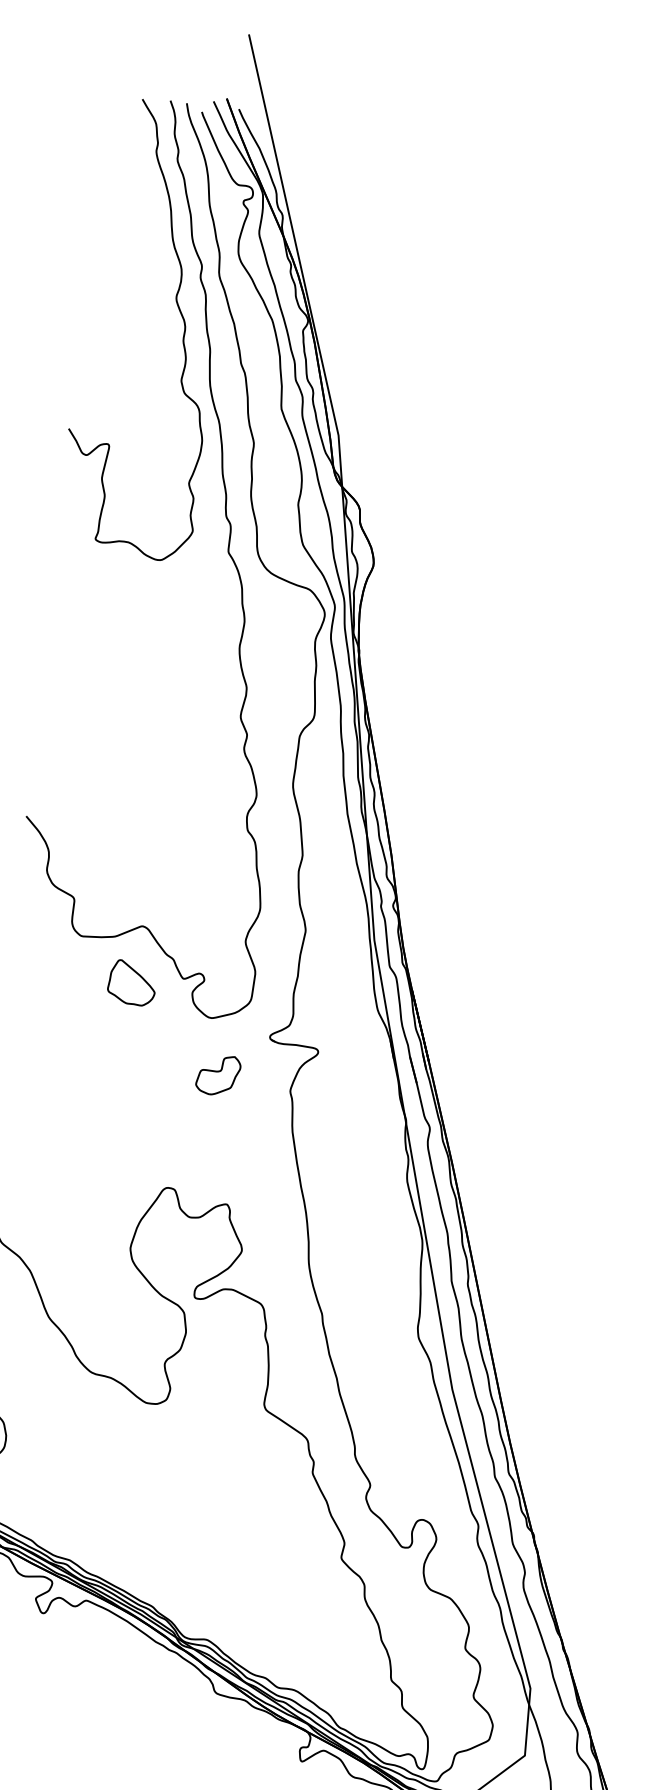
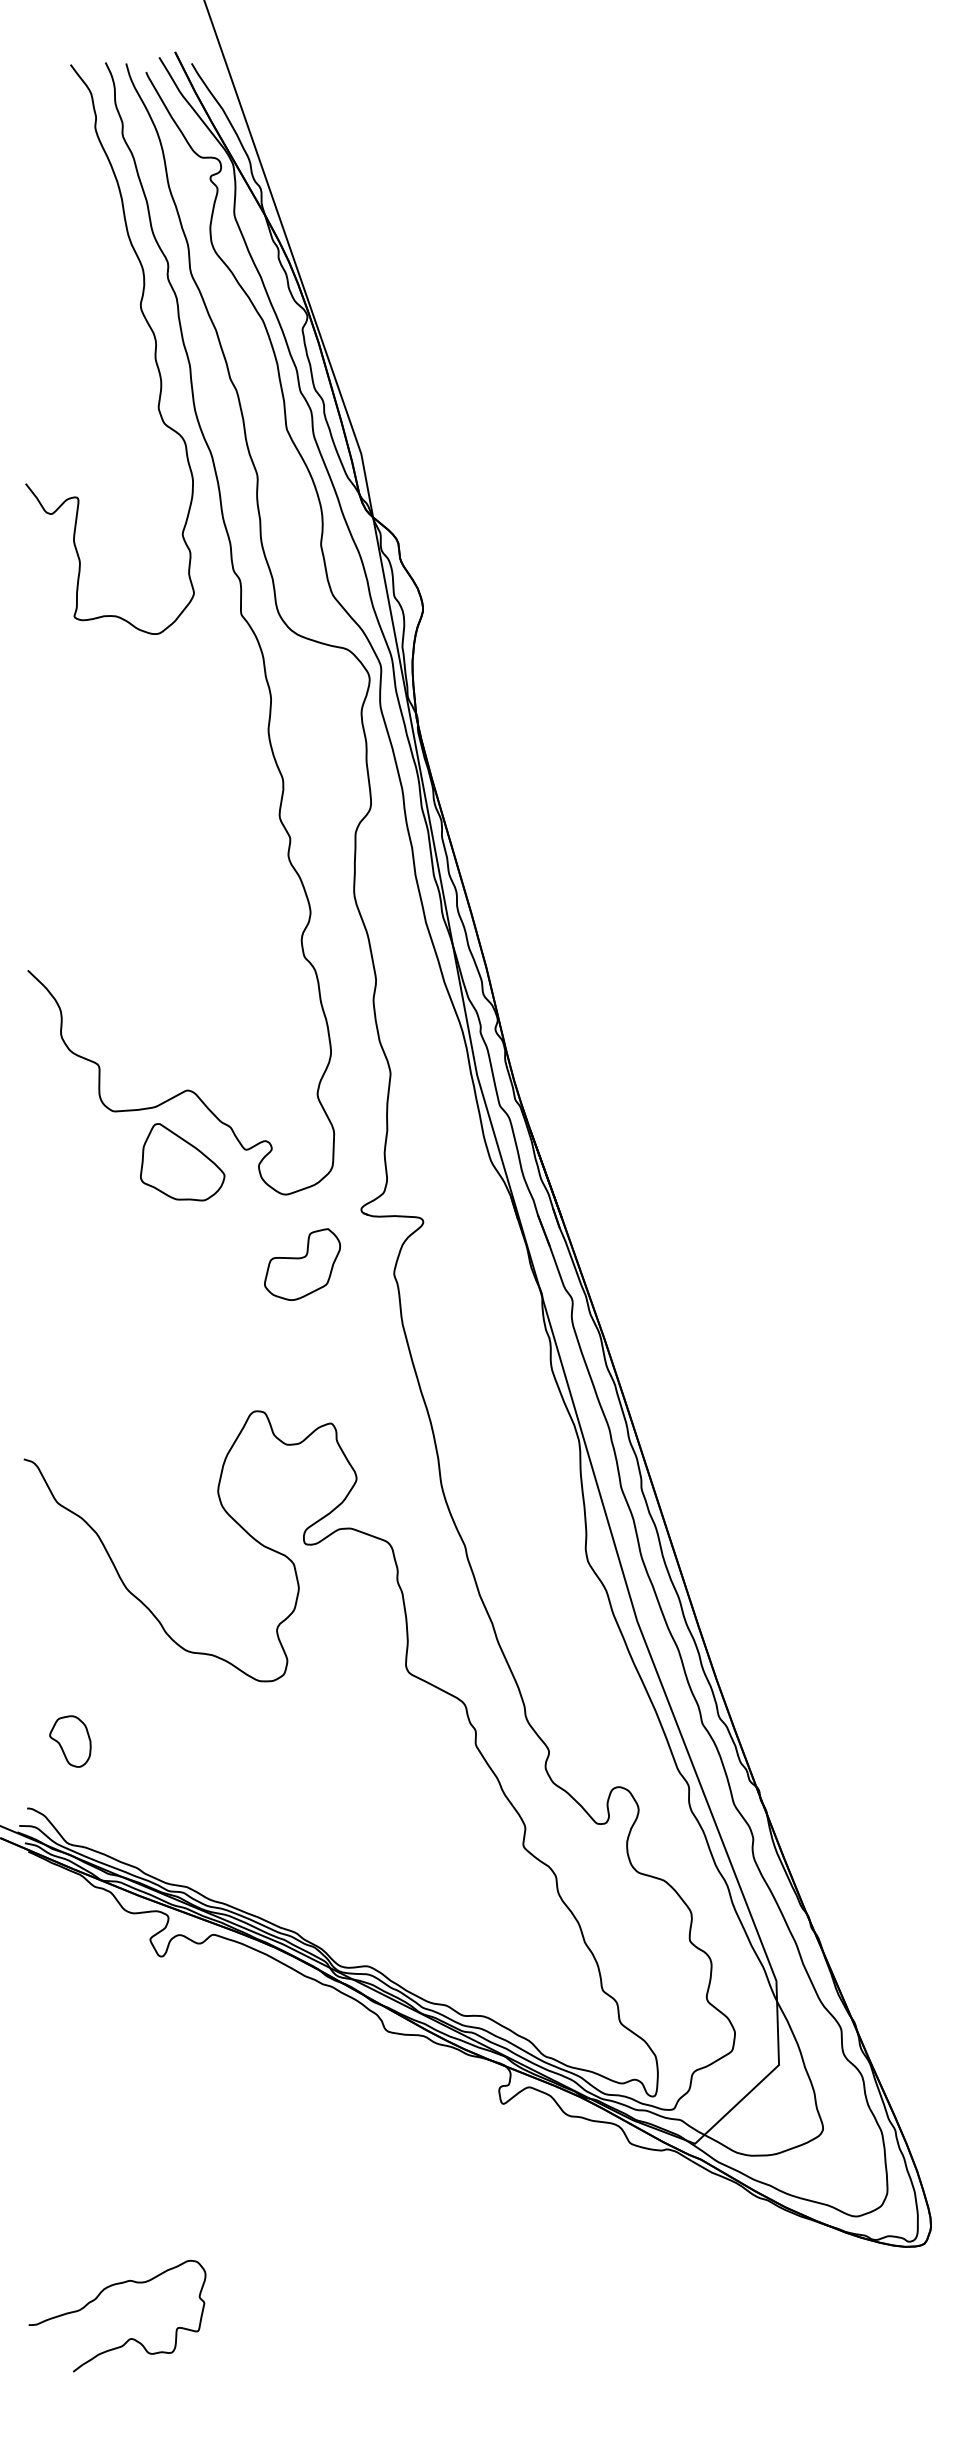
part: (131, 983) -> (182, 1162), size x1.43
part: (218, 1075) -> (302, 1264), size x1.43

